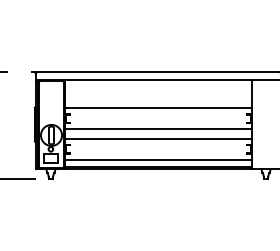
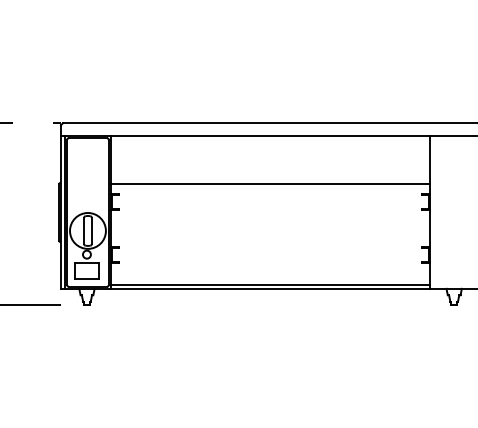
line: (158, 129) -> (270, 220), removed
line: (158, 138) -> (270, 236), removed
line: (158, 159) -> (270, 272), removed

